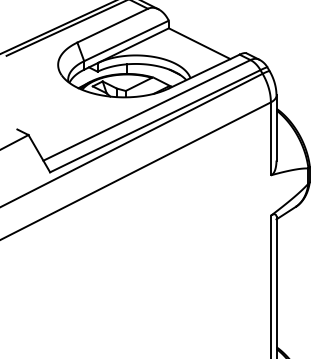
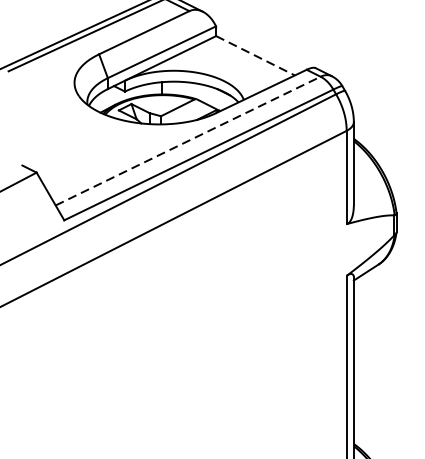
line: (200, 43) -> (256, 55), solid -> dashed
line: (147, 110) -> (188, 141), solid -> dashed

